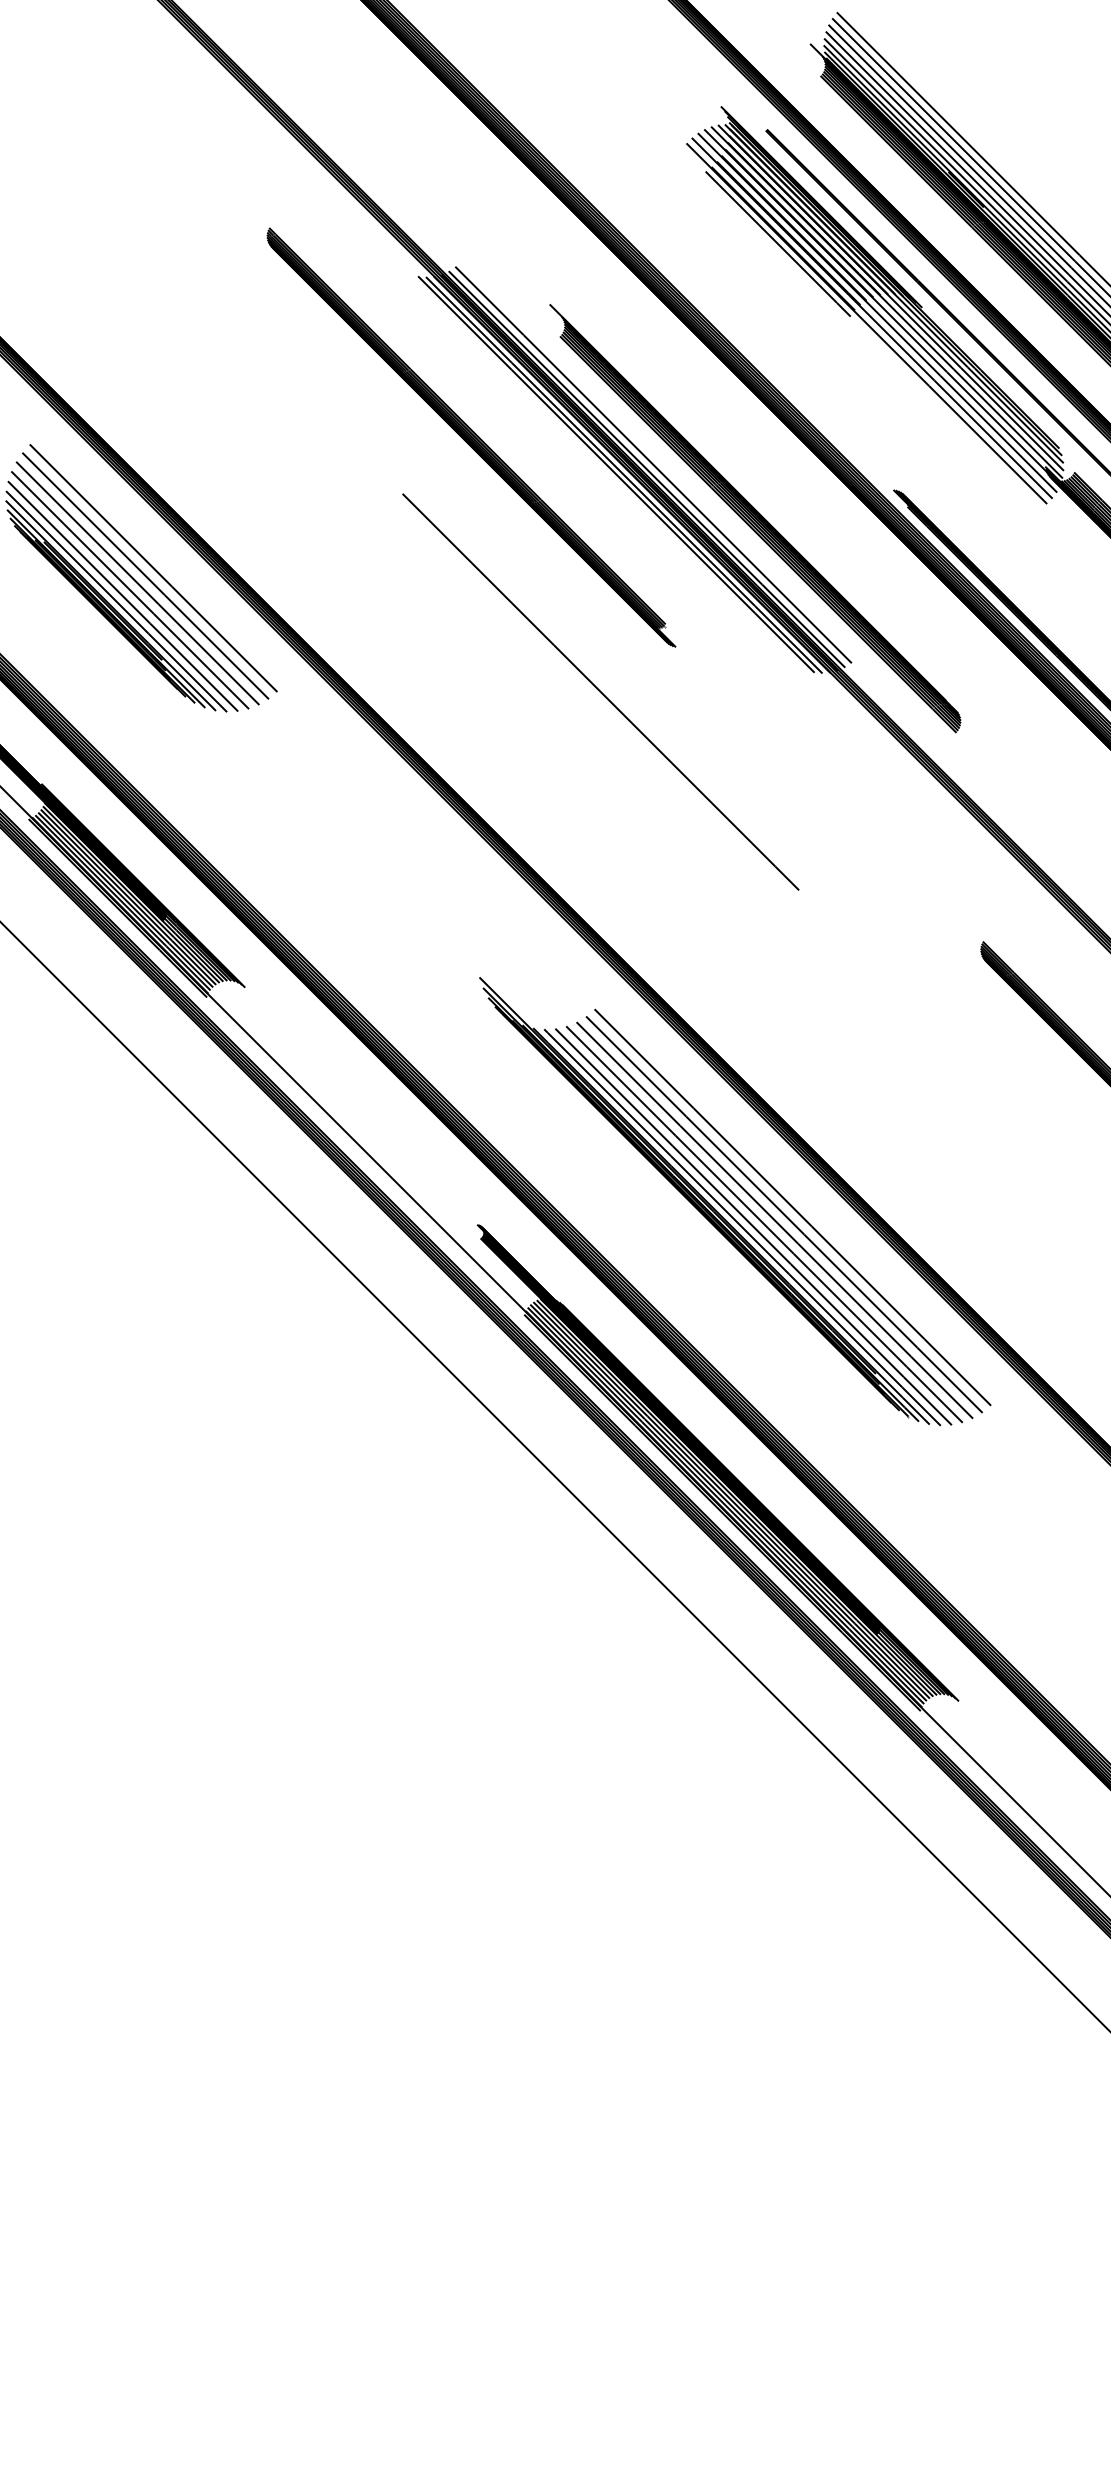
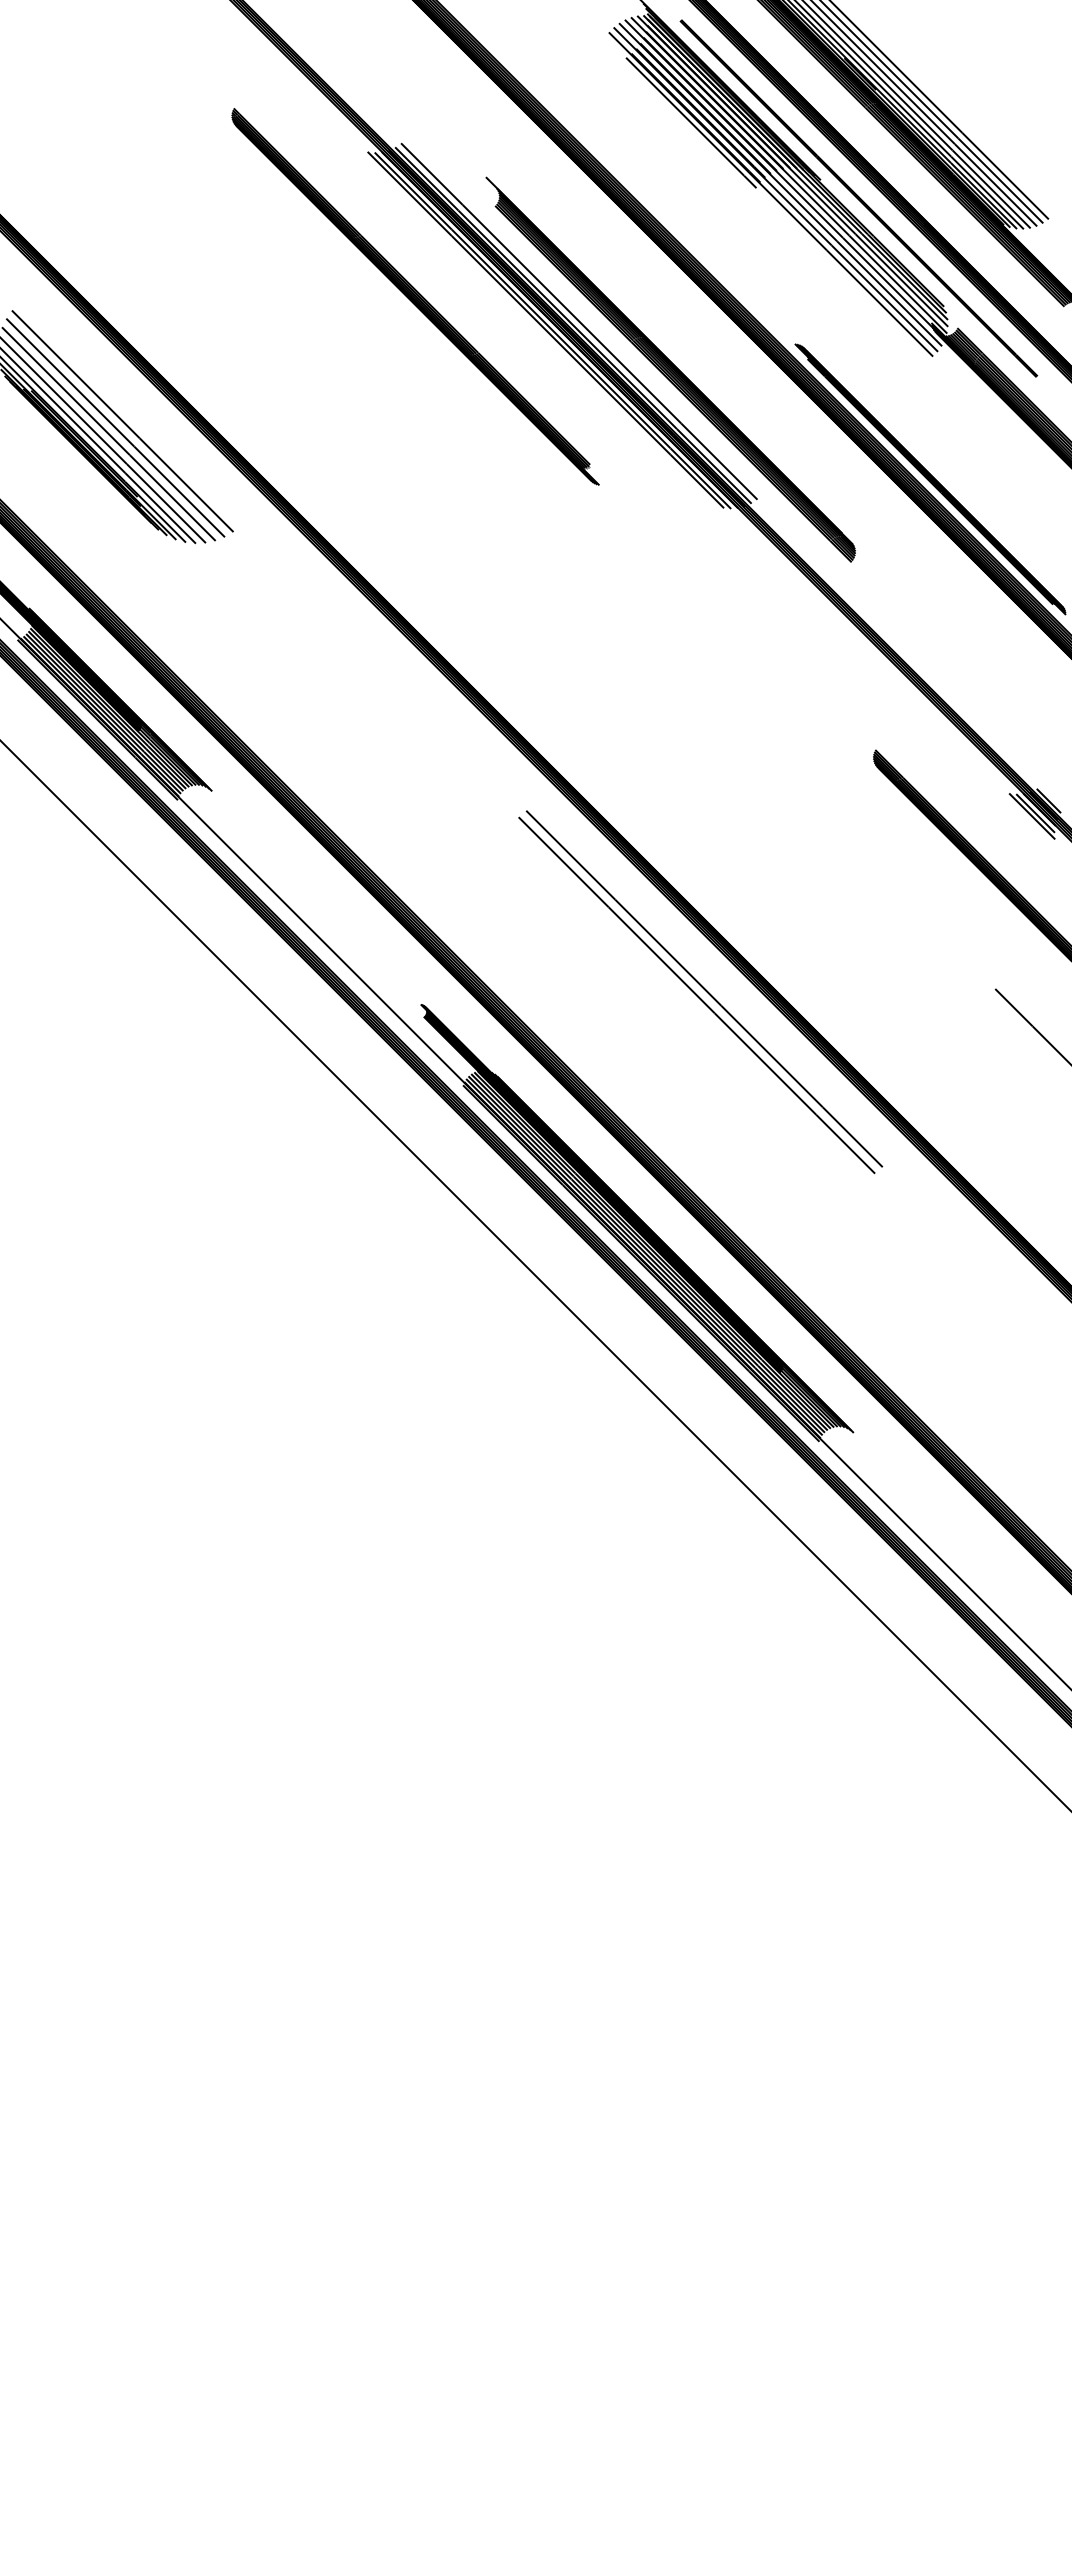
line: (153, 567) -> (129, 413), removed
line: (600, 691) -> (531, 525), removed
part: (726, 1201) -> (644, 983), removed

